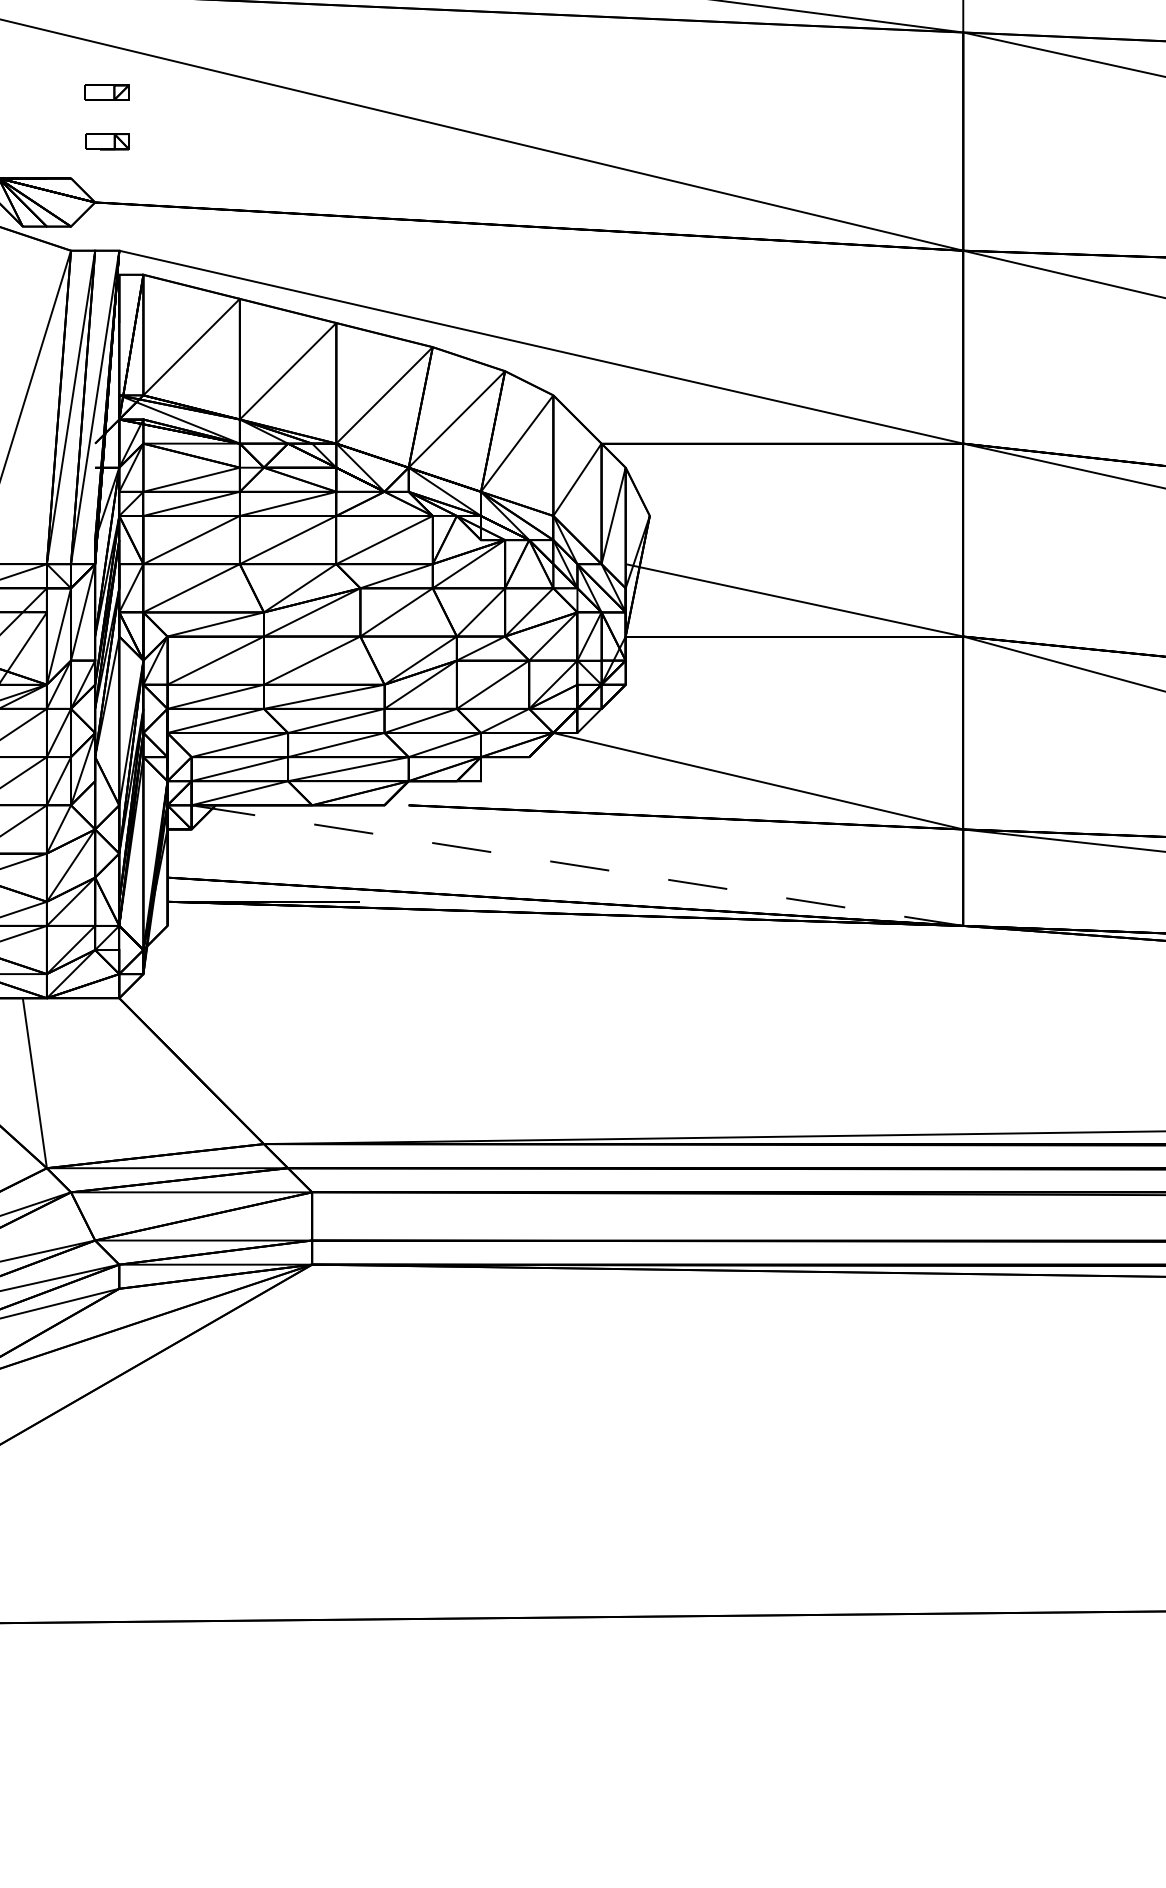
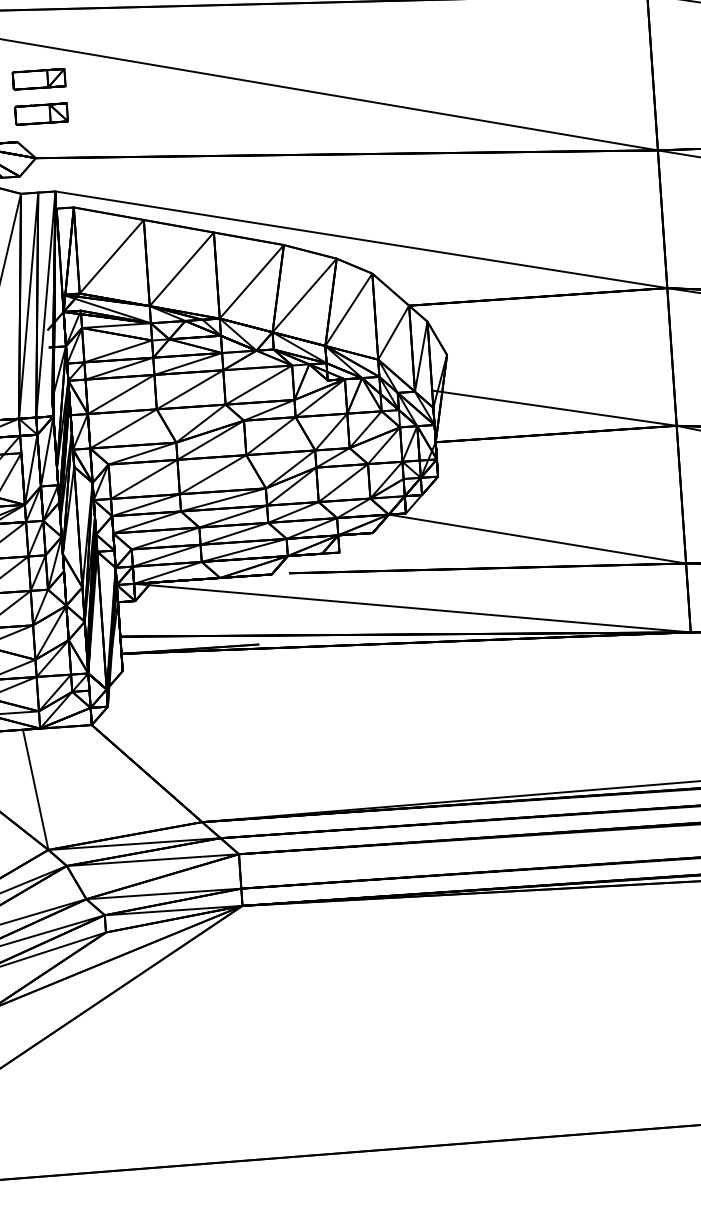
part: (106, 92) -> (38, 79), size x1.67
part: (107, 141) -> (41, 114), size x1.67
line: (577, 865) -> (412, 608), dashed -> solid

